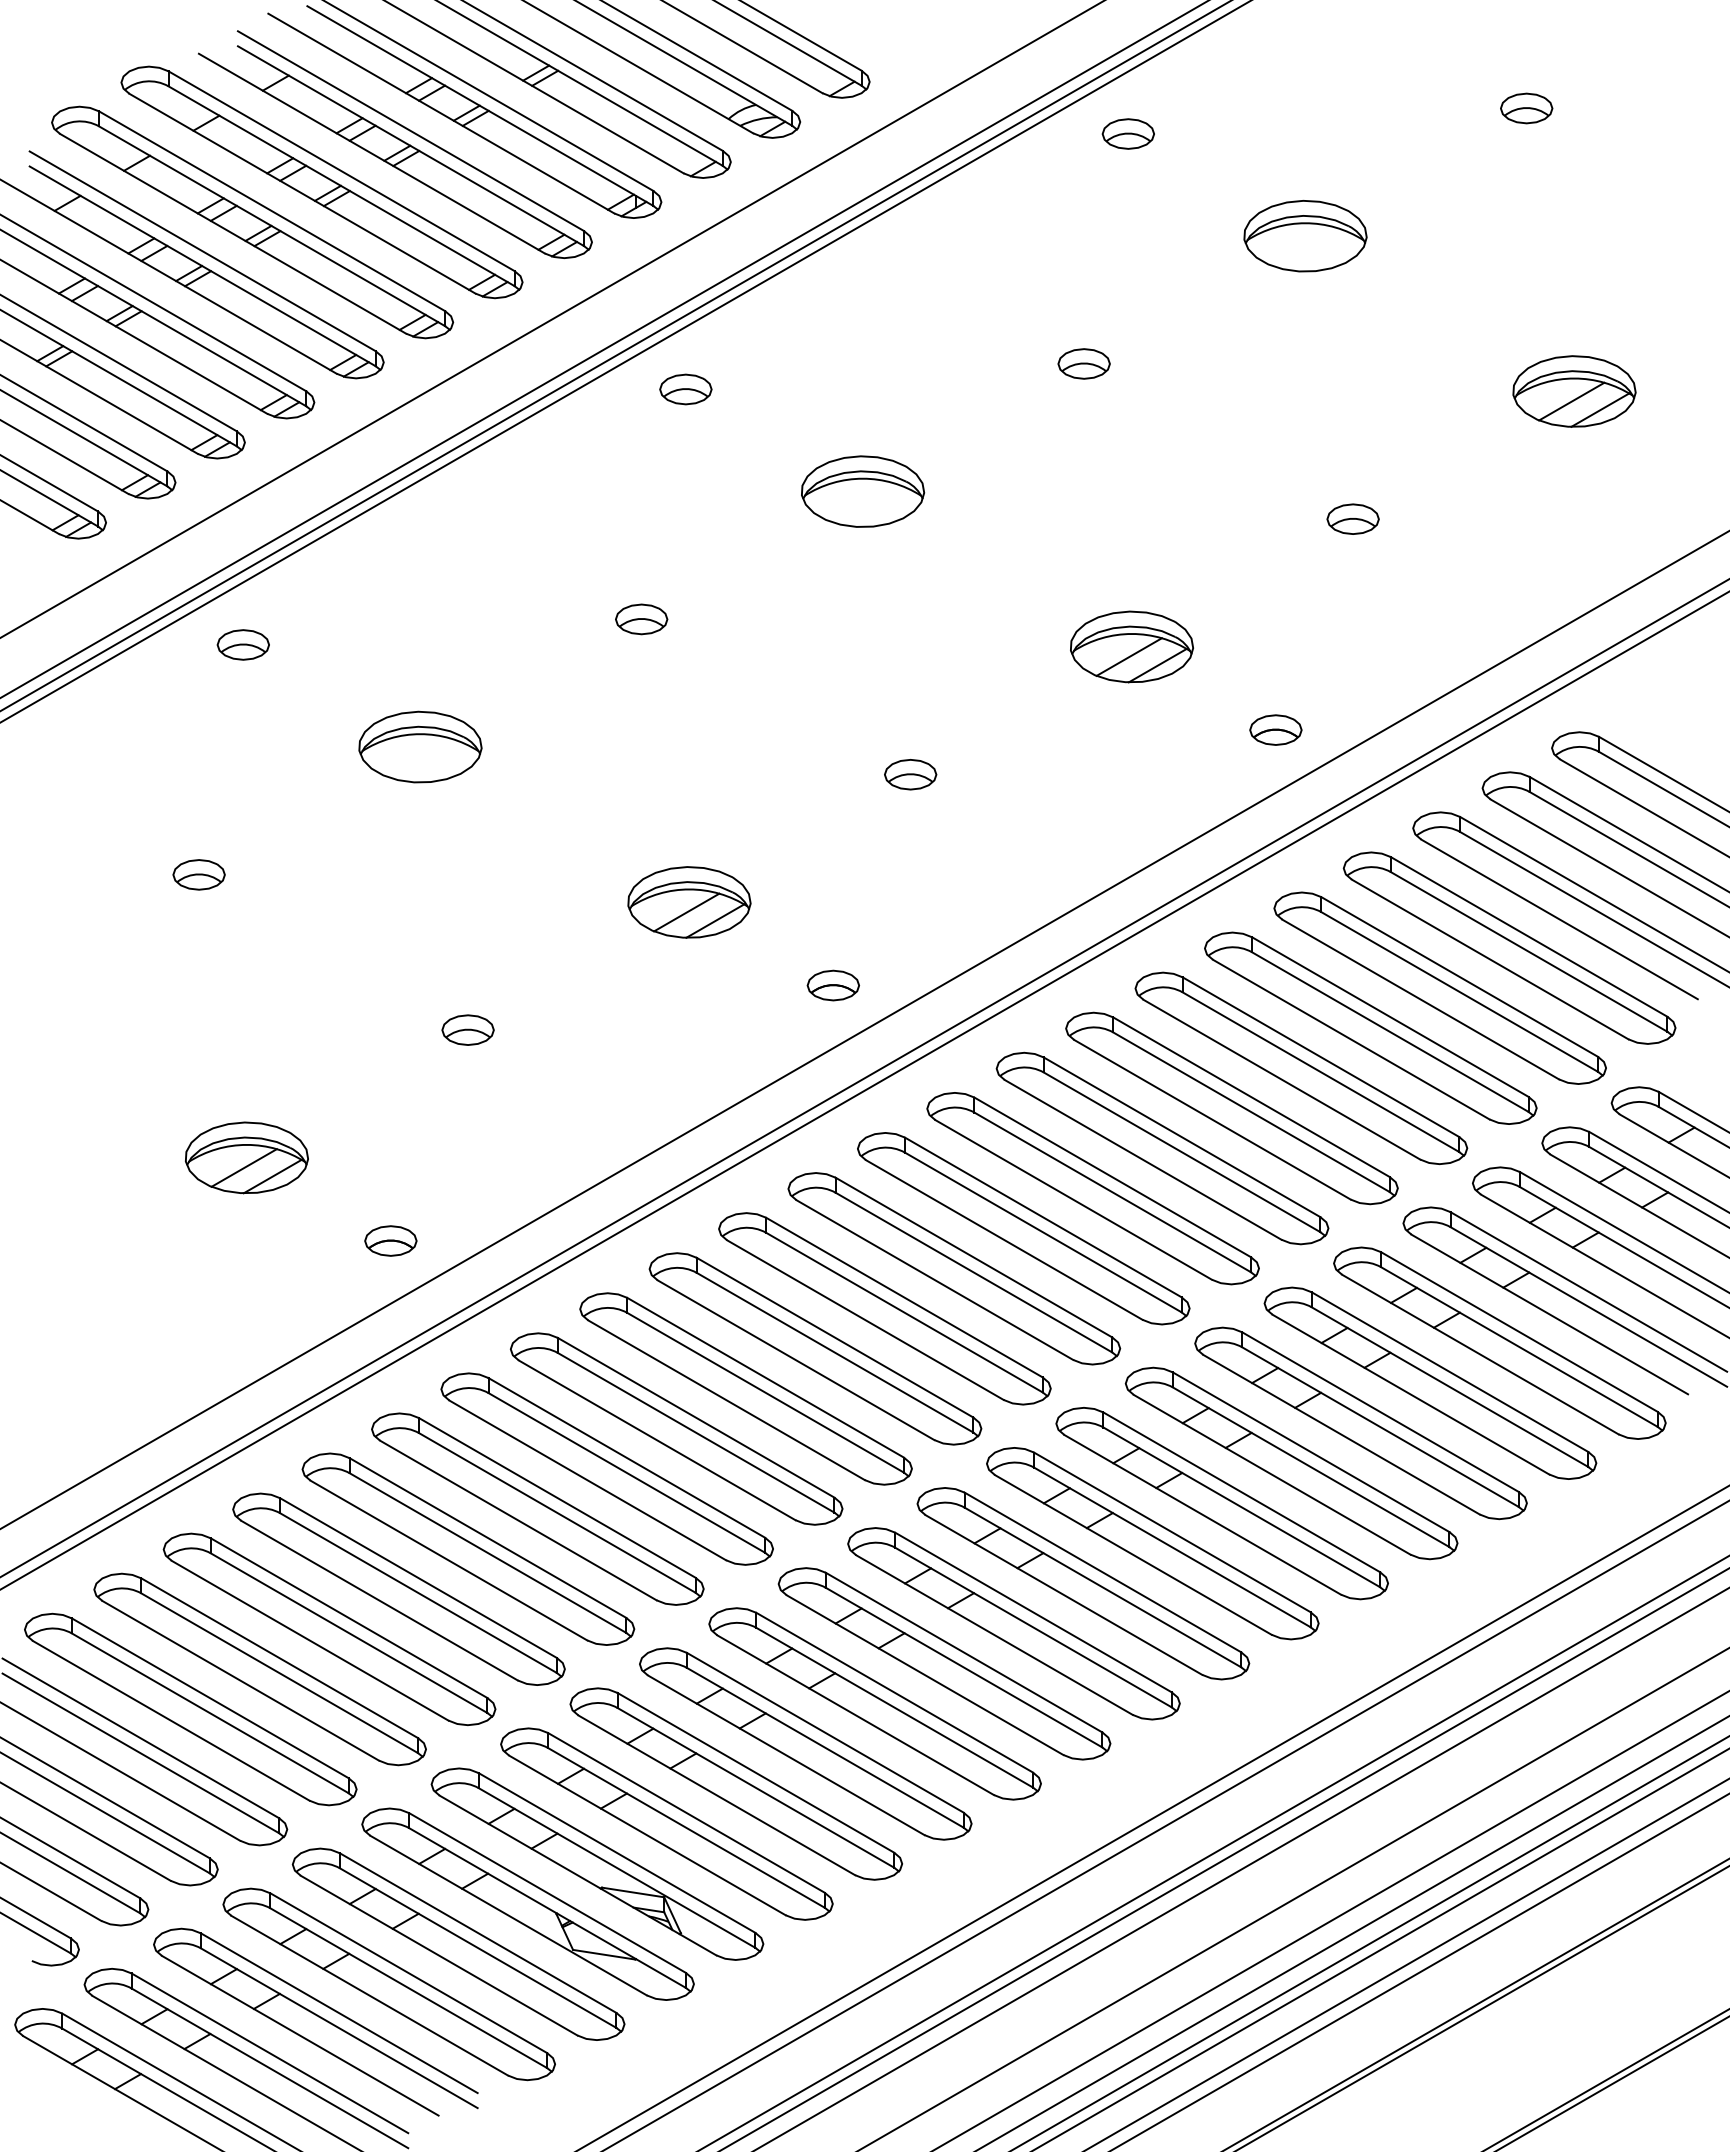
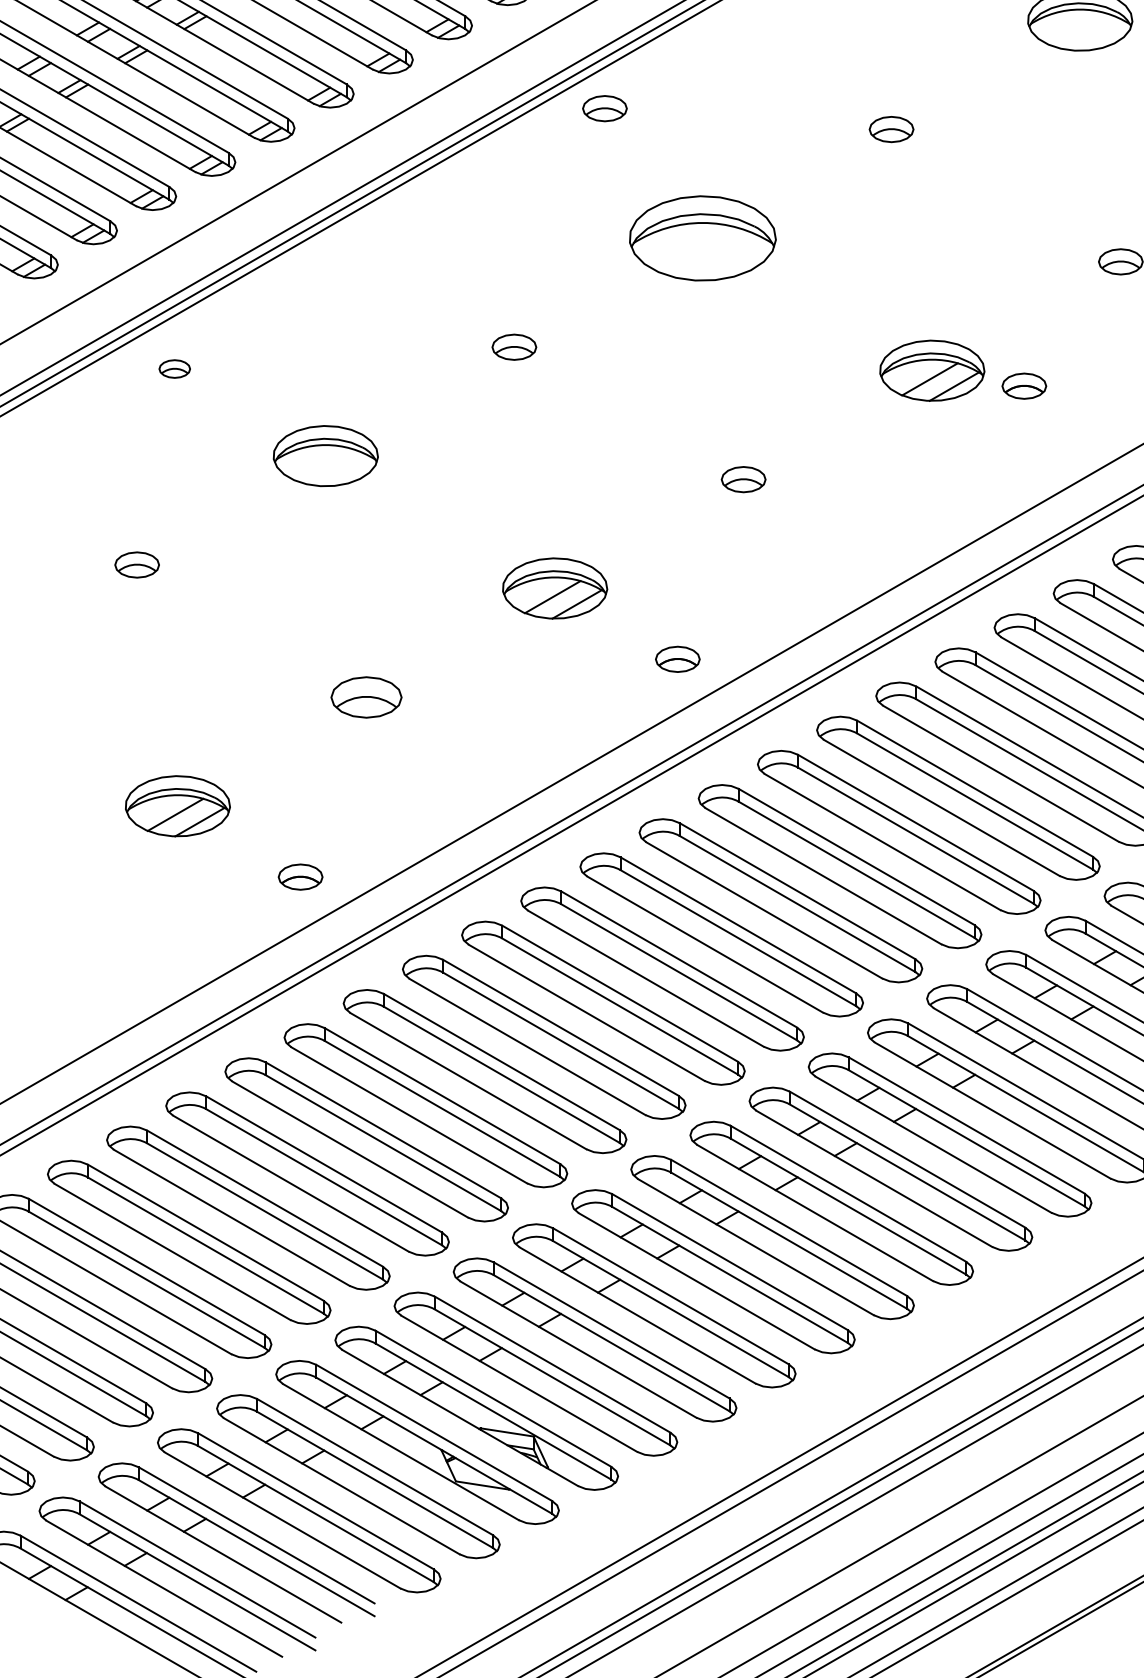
part: (685, 389) -> (604, 108), moved
part: (863, 491) -> (703, 238), size x1.4
part: (242, 644) -> (174, 368), size x0.7
part: (1275, 729) -> (1023, 385), moved
part: (467, 1029) -> (365, 696), size x1.6

